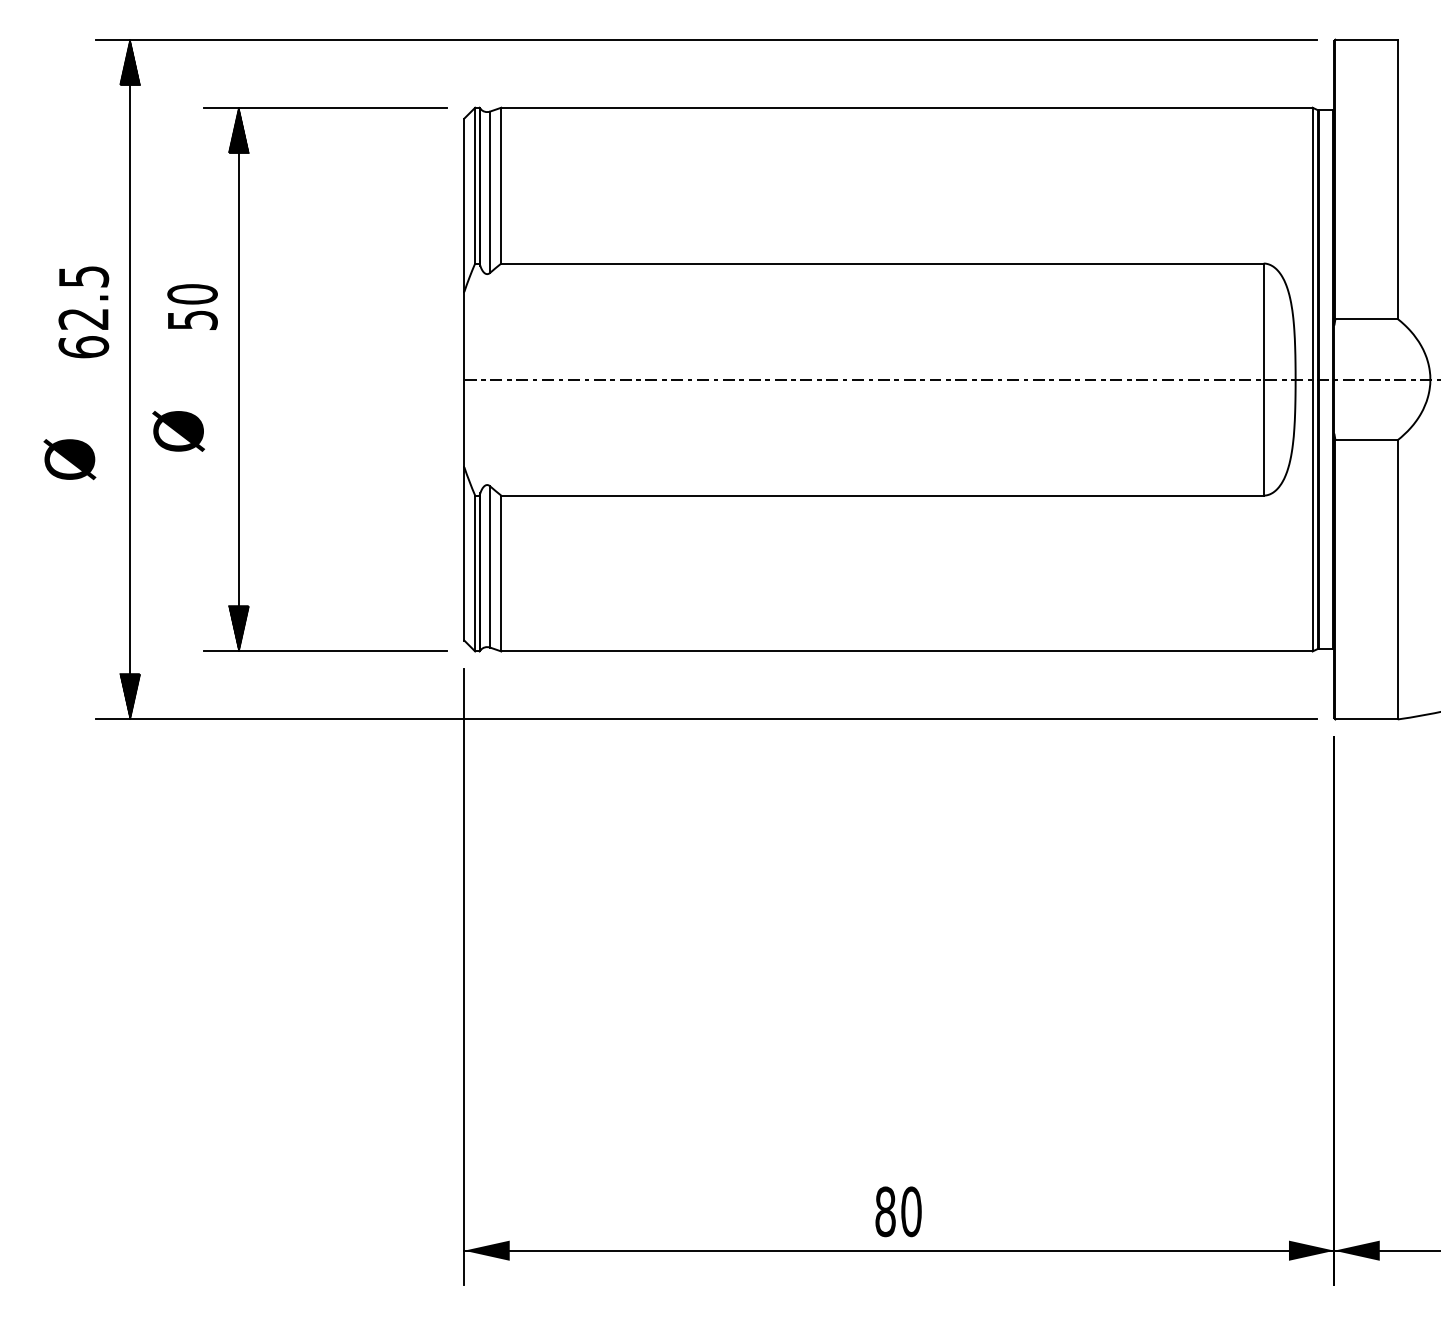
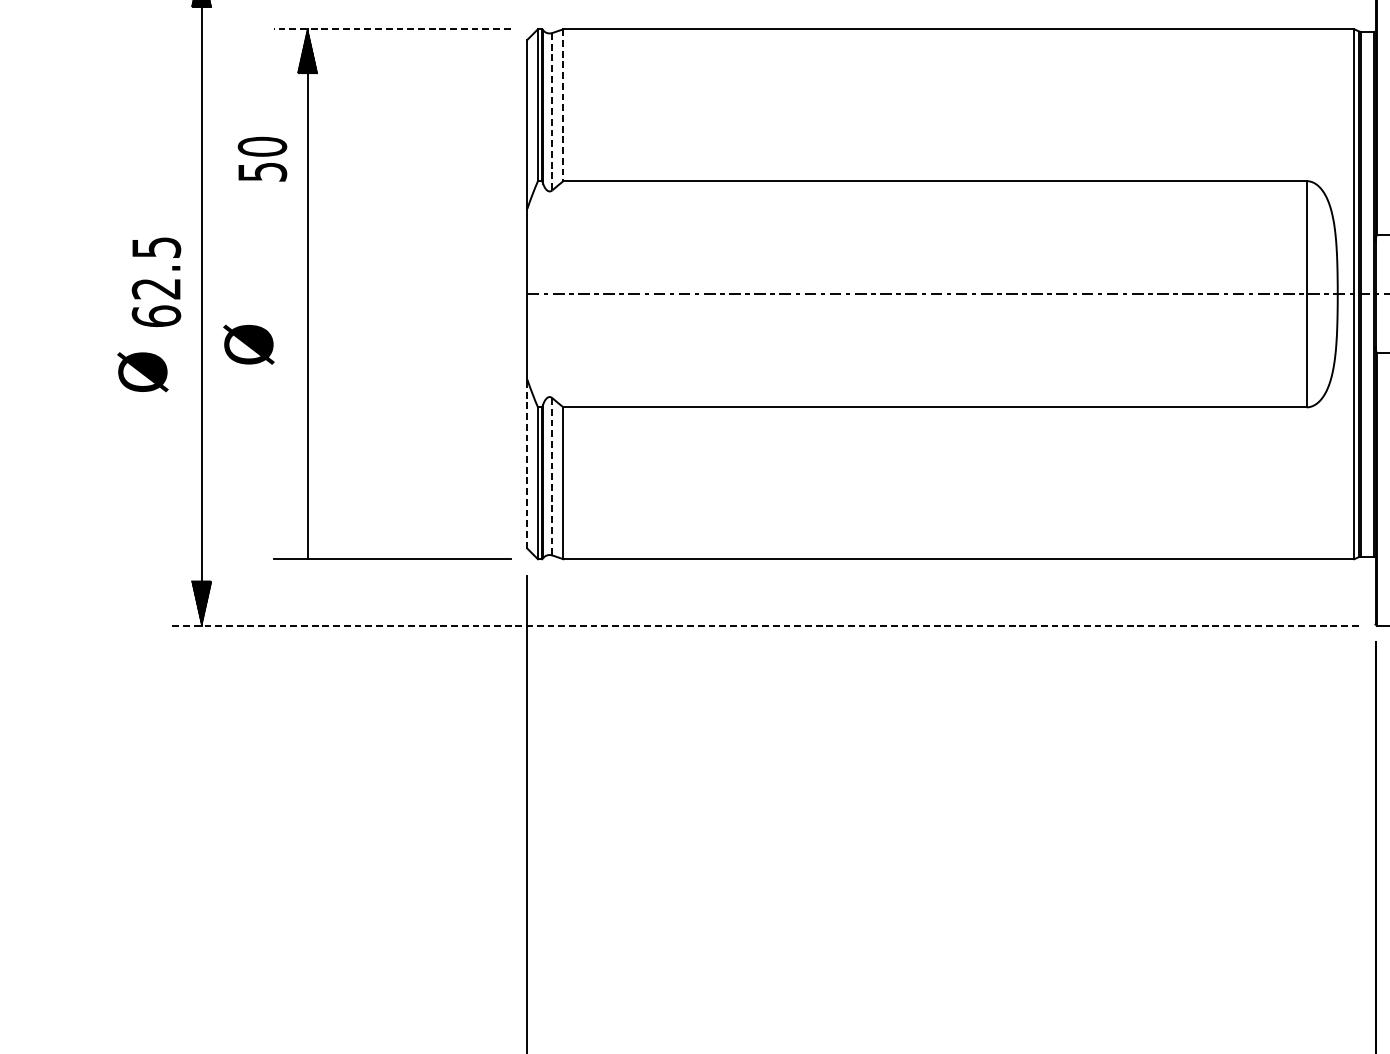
line: (325, 107) -> (392, 29), solid -> dashed
line: (501, 185) -> (563, 105), solid -> dashed
line: (490, 192) -> (552, 111), solid -> dashed
text: (192, 306) -> (262, 158), moved
text: (83, 312) -> (156, 282), moved
line: (464, 553) -> (527, 463), solid -> dashed
line: (490, 566) -> (552, 476), solid -> dashed
hatch: (238, 628) -> (307, 536), removed
line: (706, 719) -> (763, 625), solid -> dashed

